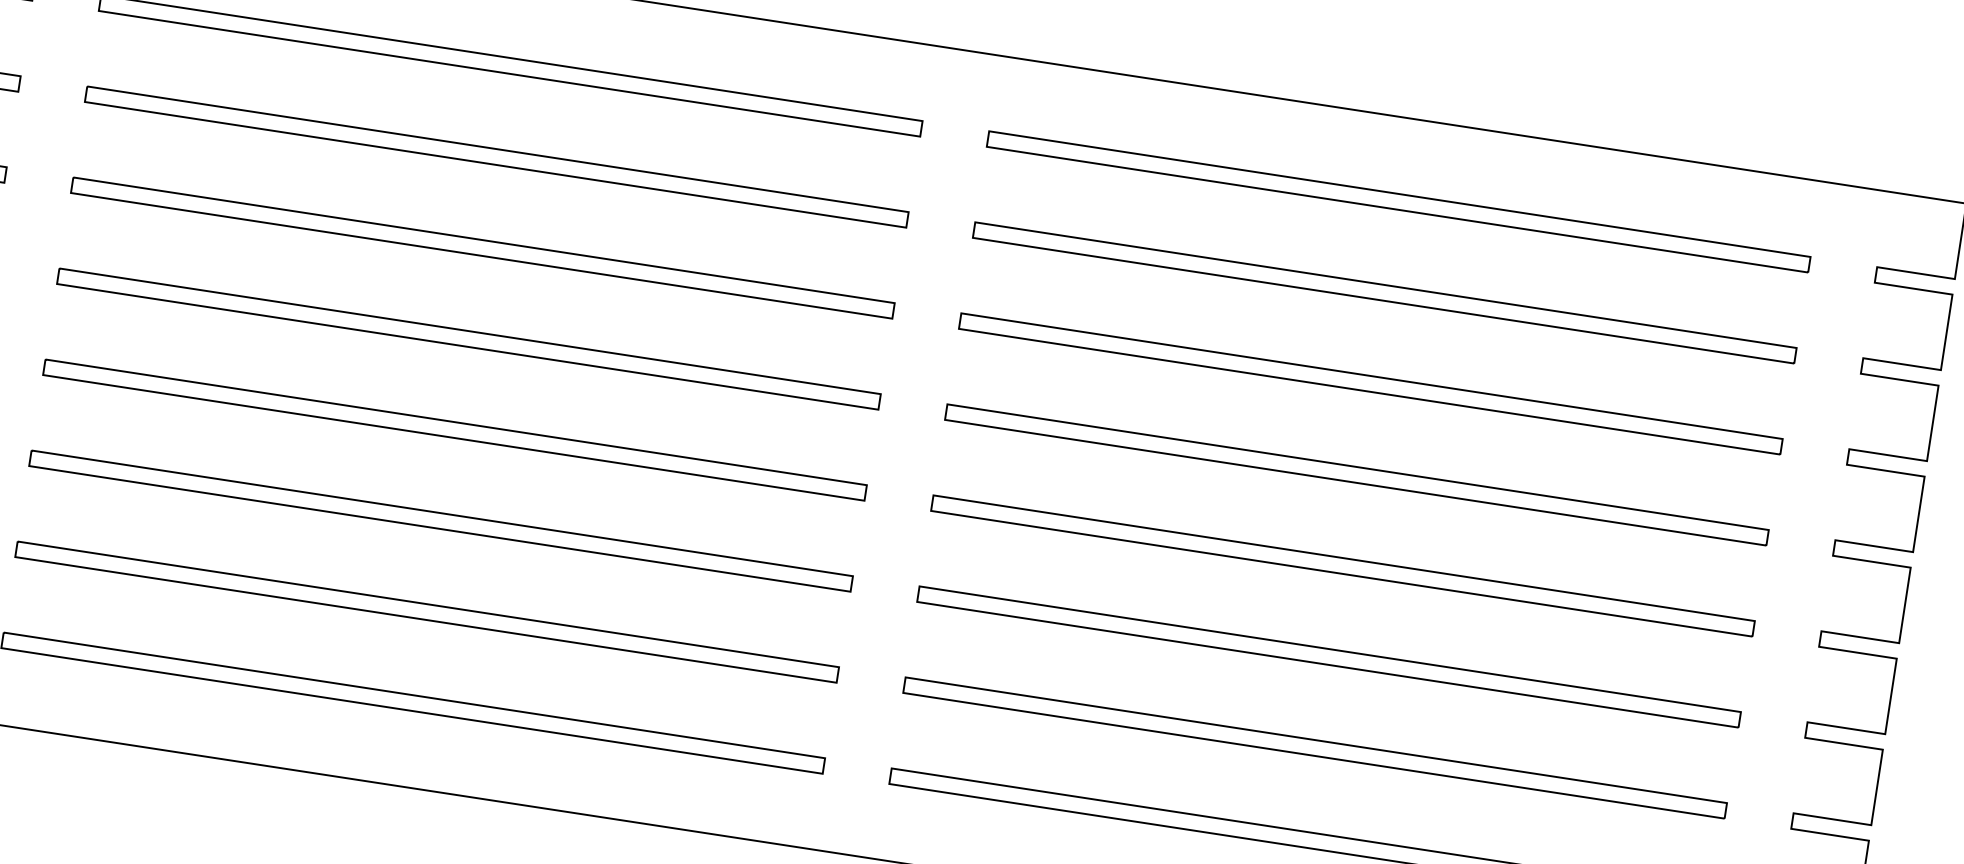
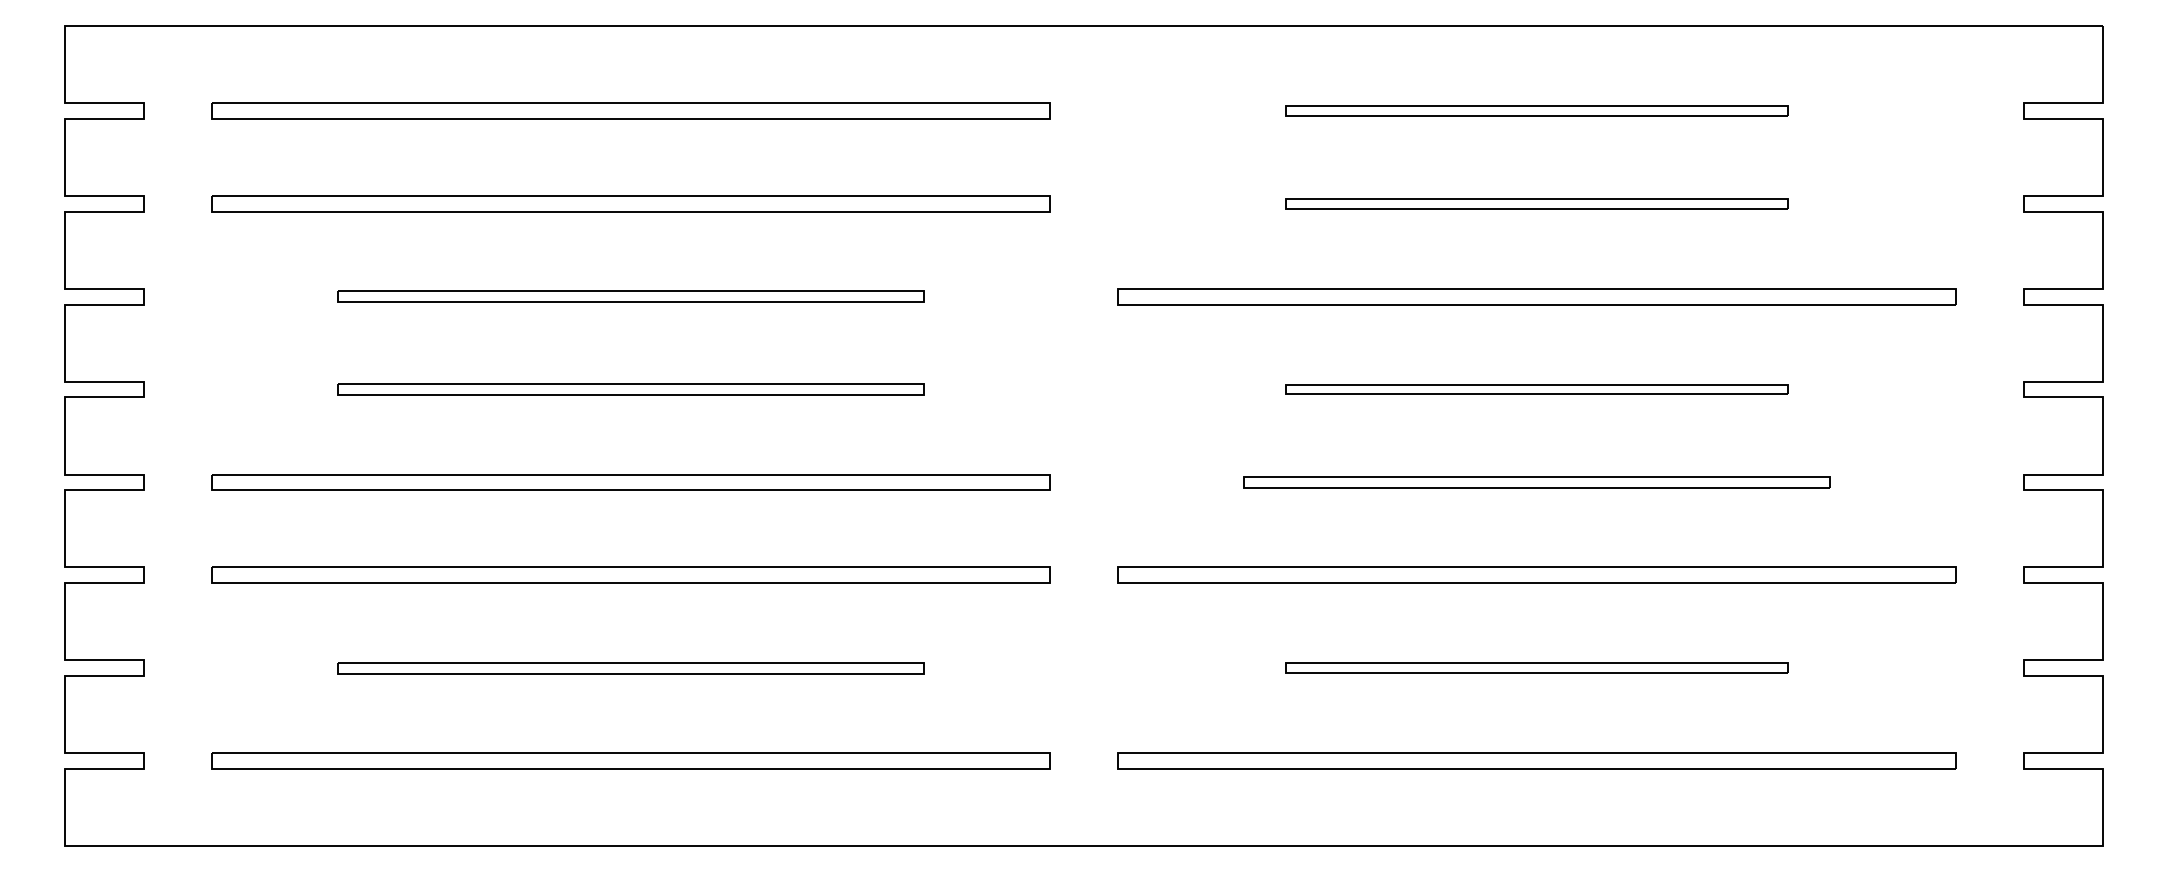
part: (1398, 201) -> (1536, 110), size x0.6
part: (482, 247) -> (630, 296), size x0.7
part: (1384, 292) -> (1536, 203), size x0.6
part: (468, 338) -> (630, 389), size x0.7
part: (1356, 474) -> (1536, 389), size x0.6
part: (1342, 566) -> (1536, 482), size x0.7
part: (426, 611) -> (630, 667), size x0.7
part: (1314, 747) -> (1536, 667), size x0.6

